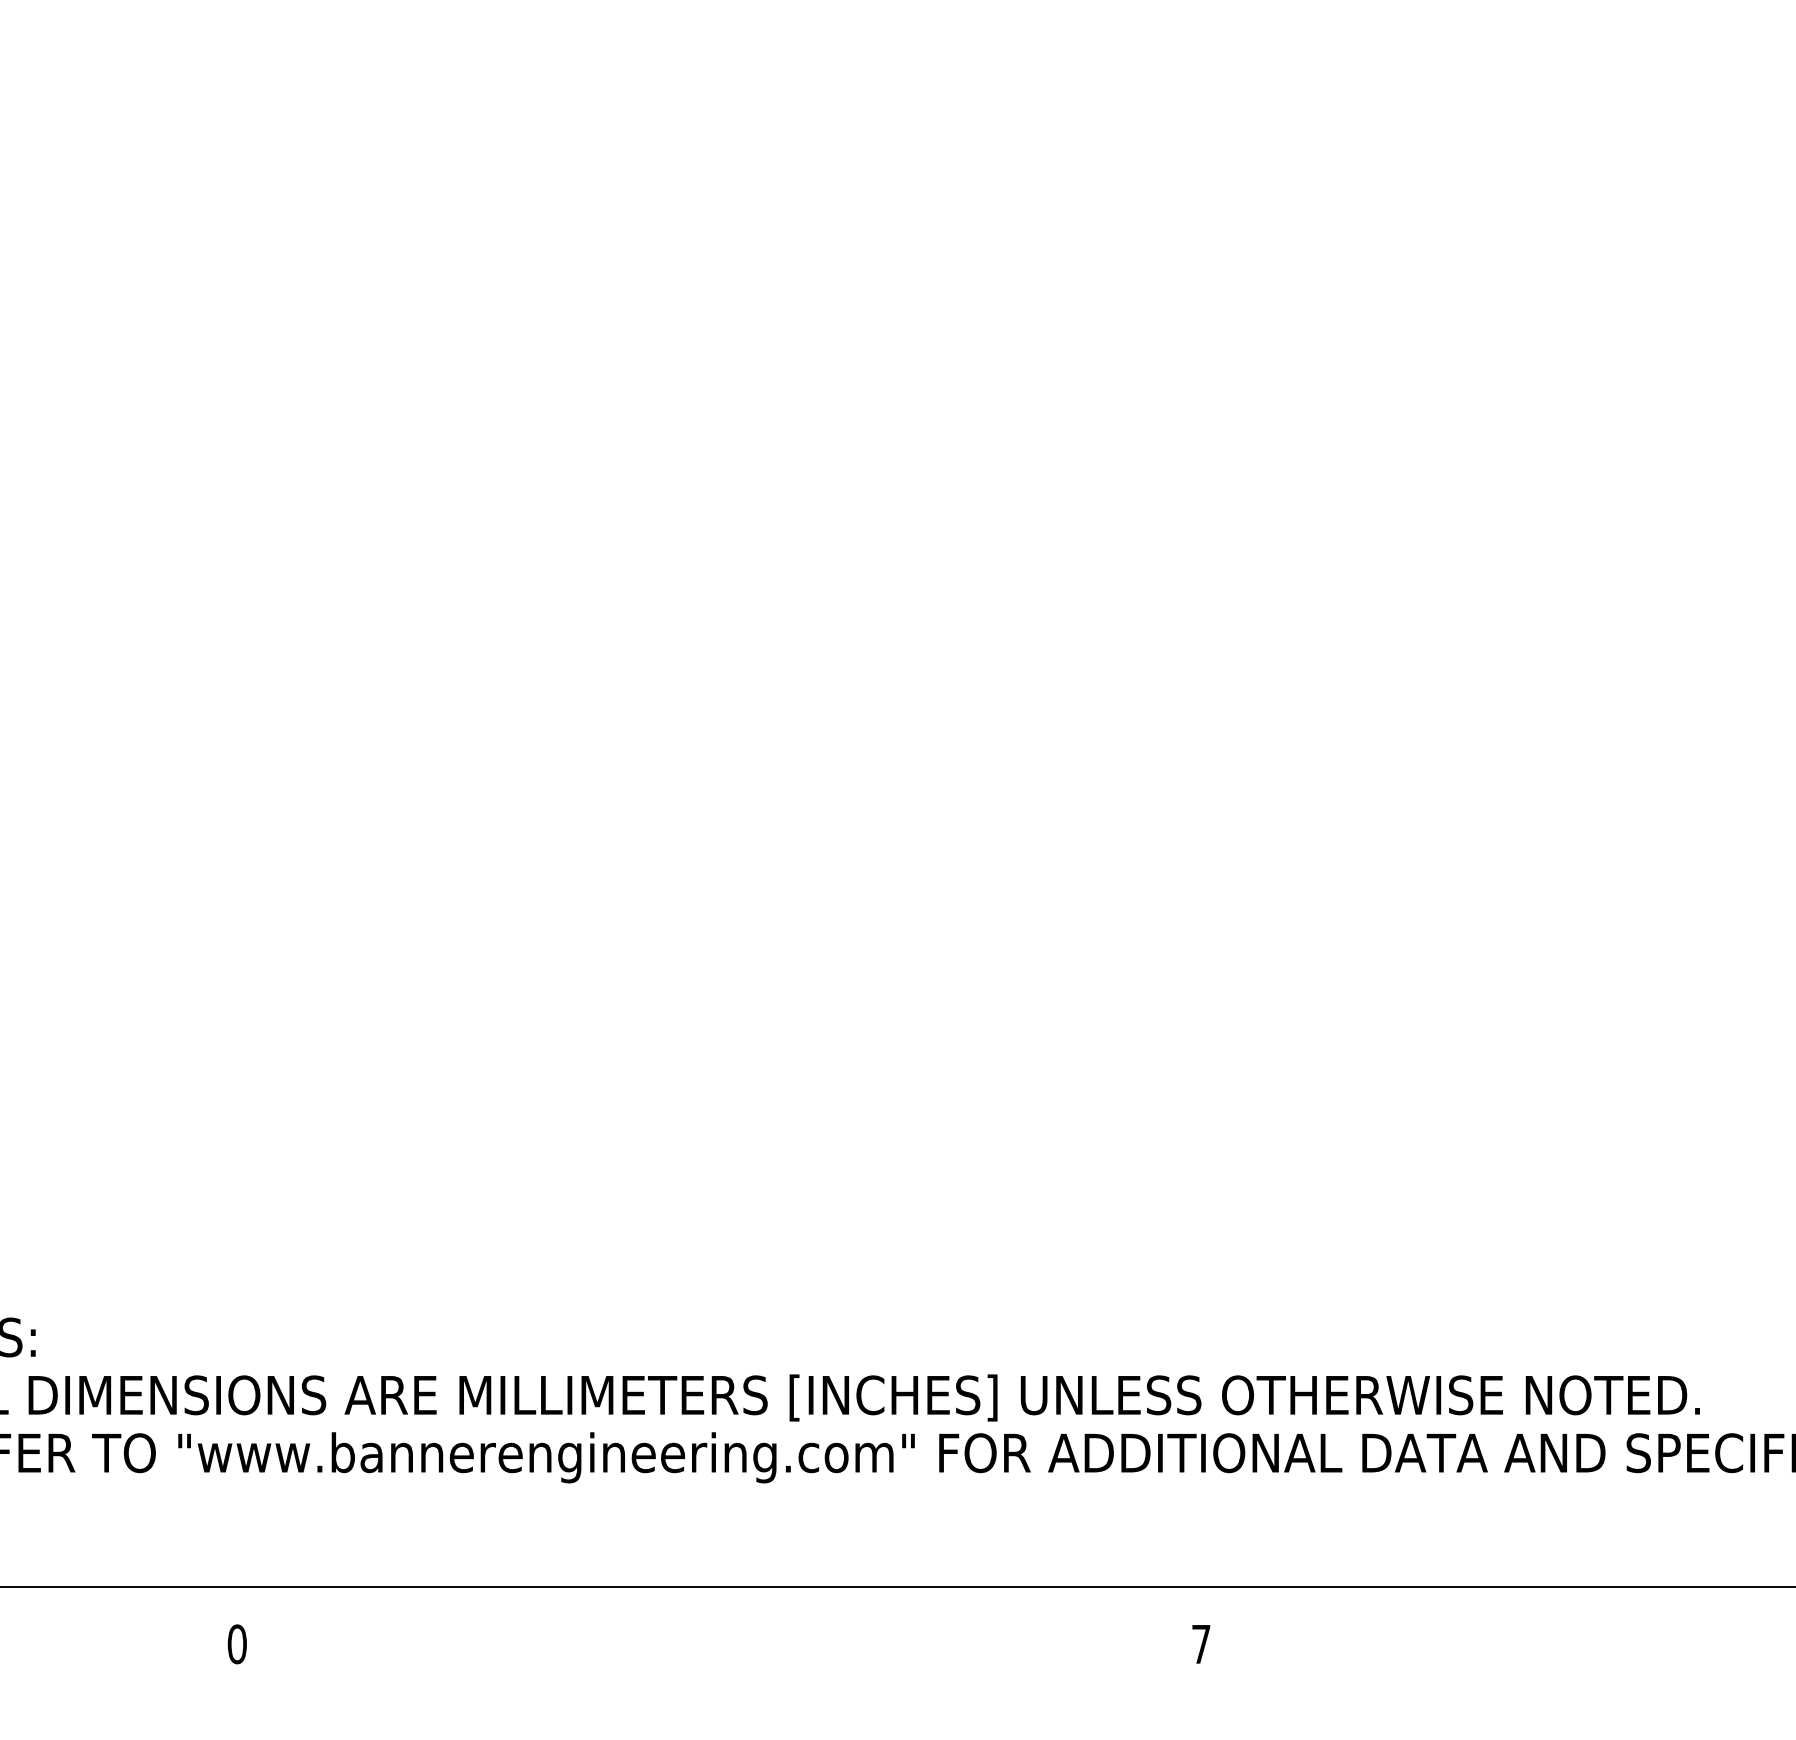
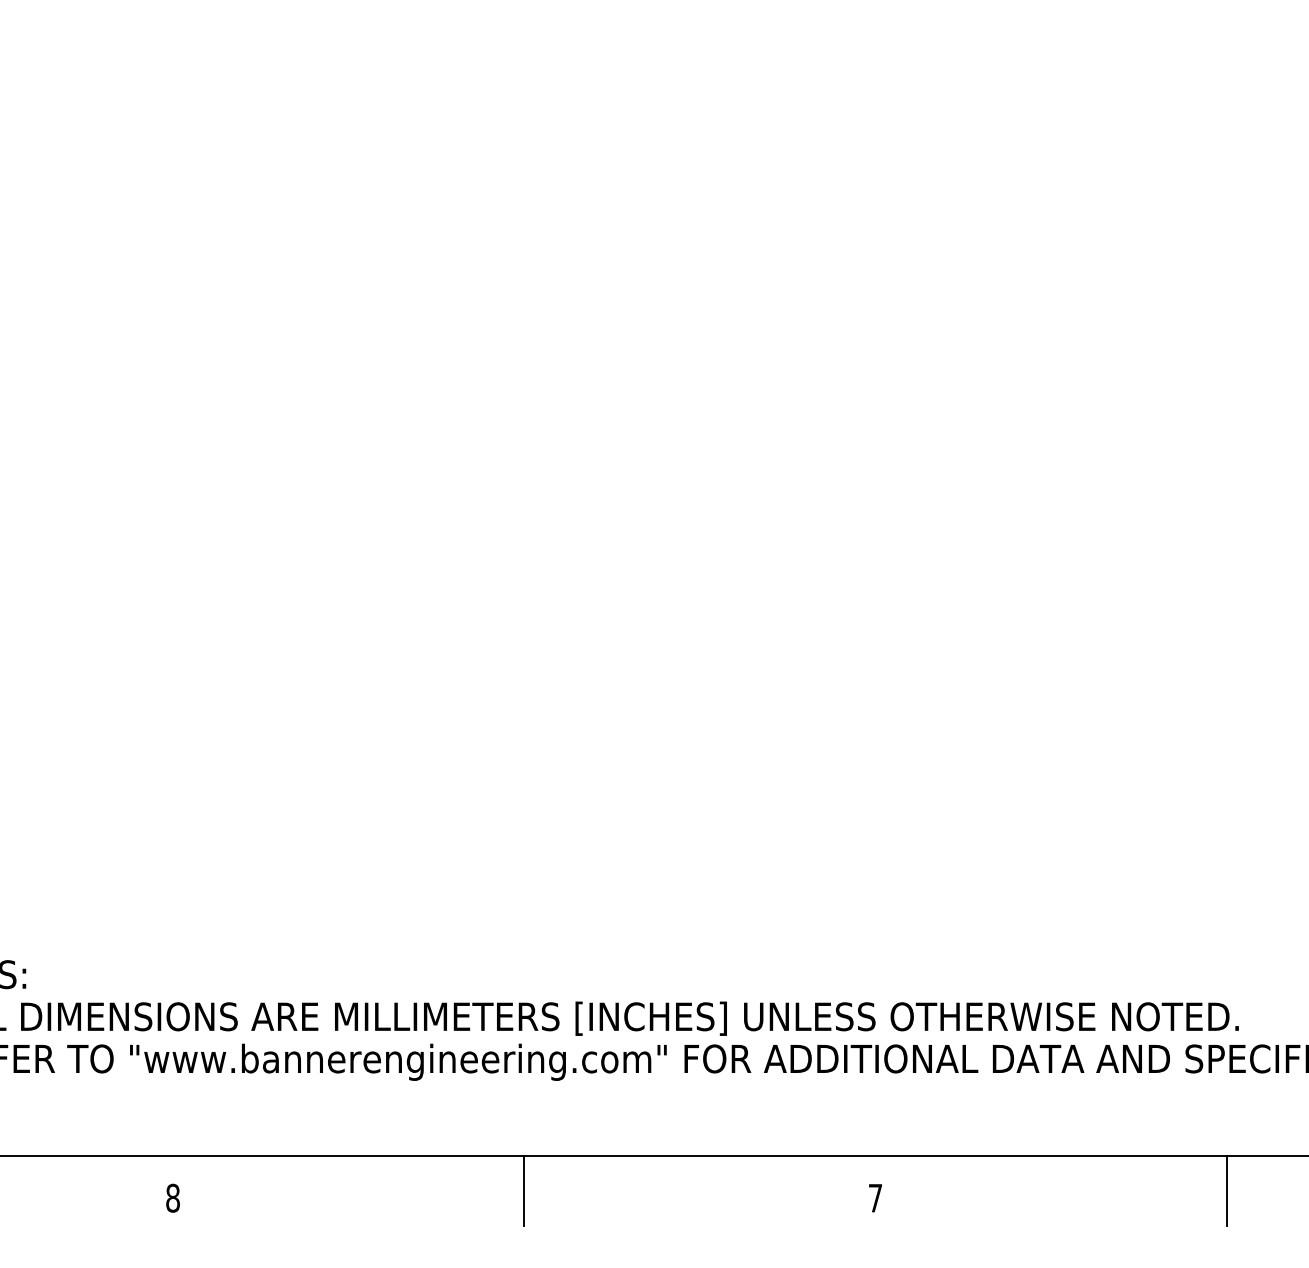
line: (719, 1634) -> (524, 1191), added
line: (1683, 1634) -> (1226, 1191), added
text: (236, 1644) -> (172, 1198), 0 -> 8

